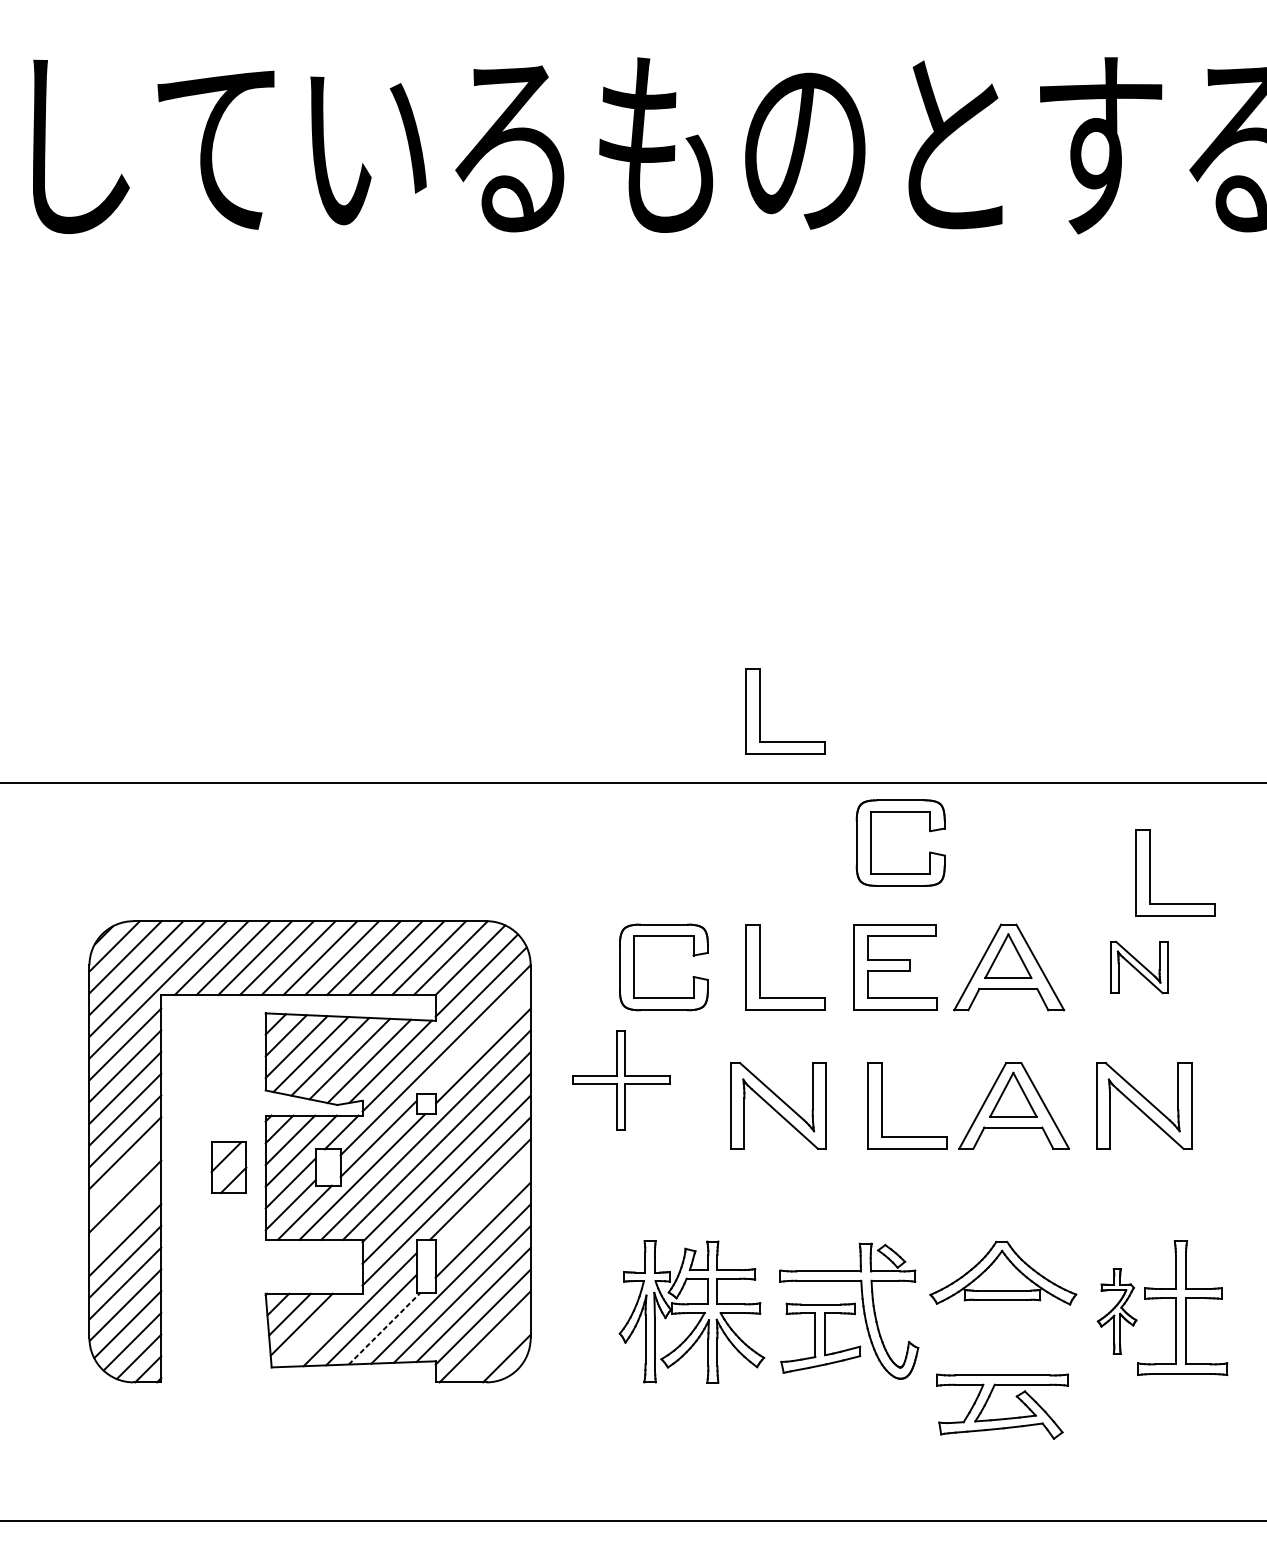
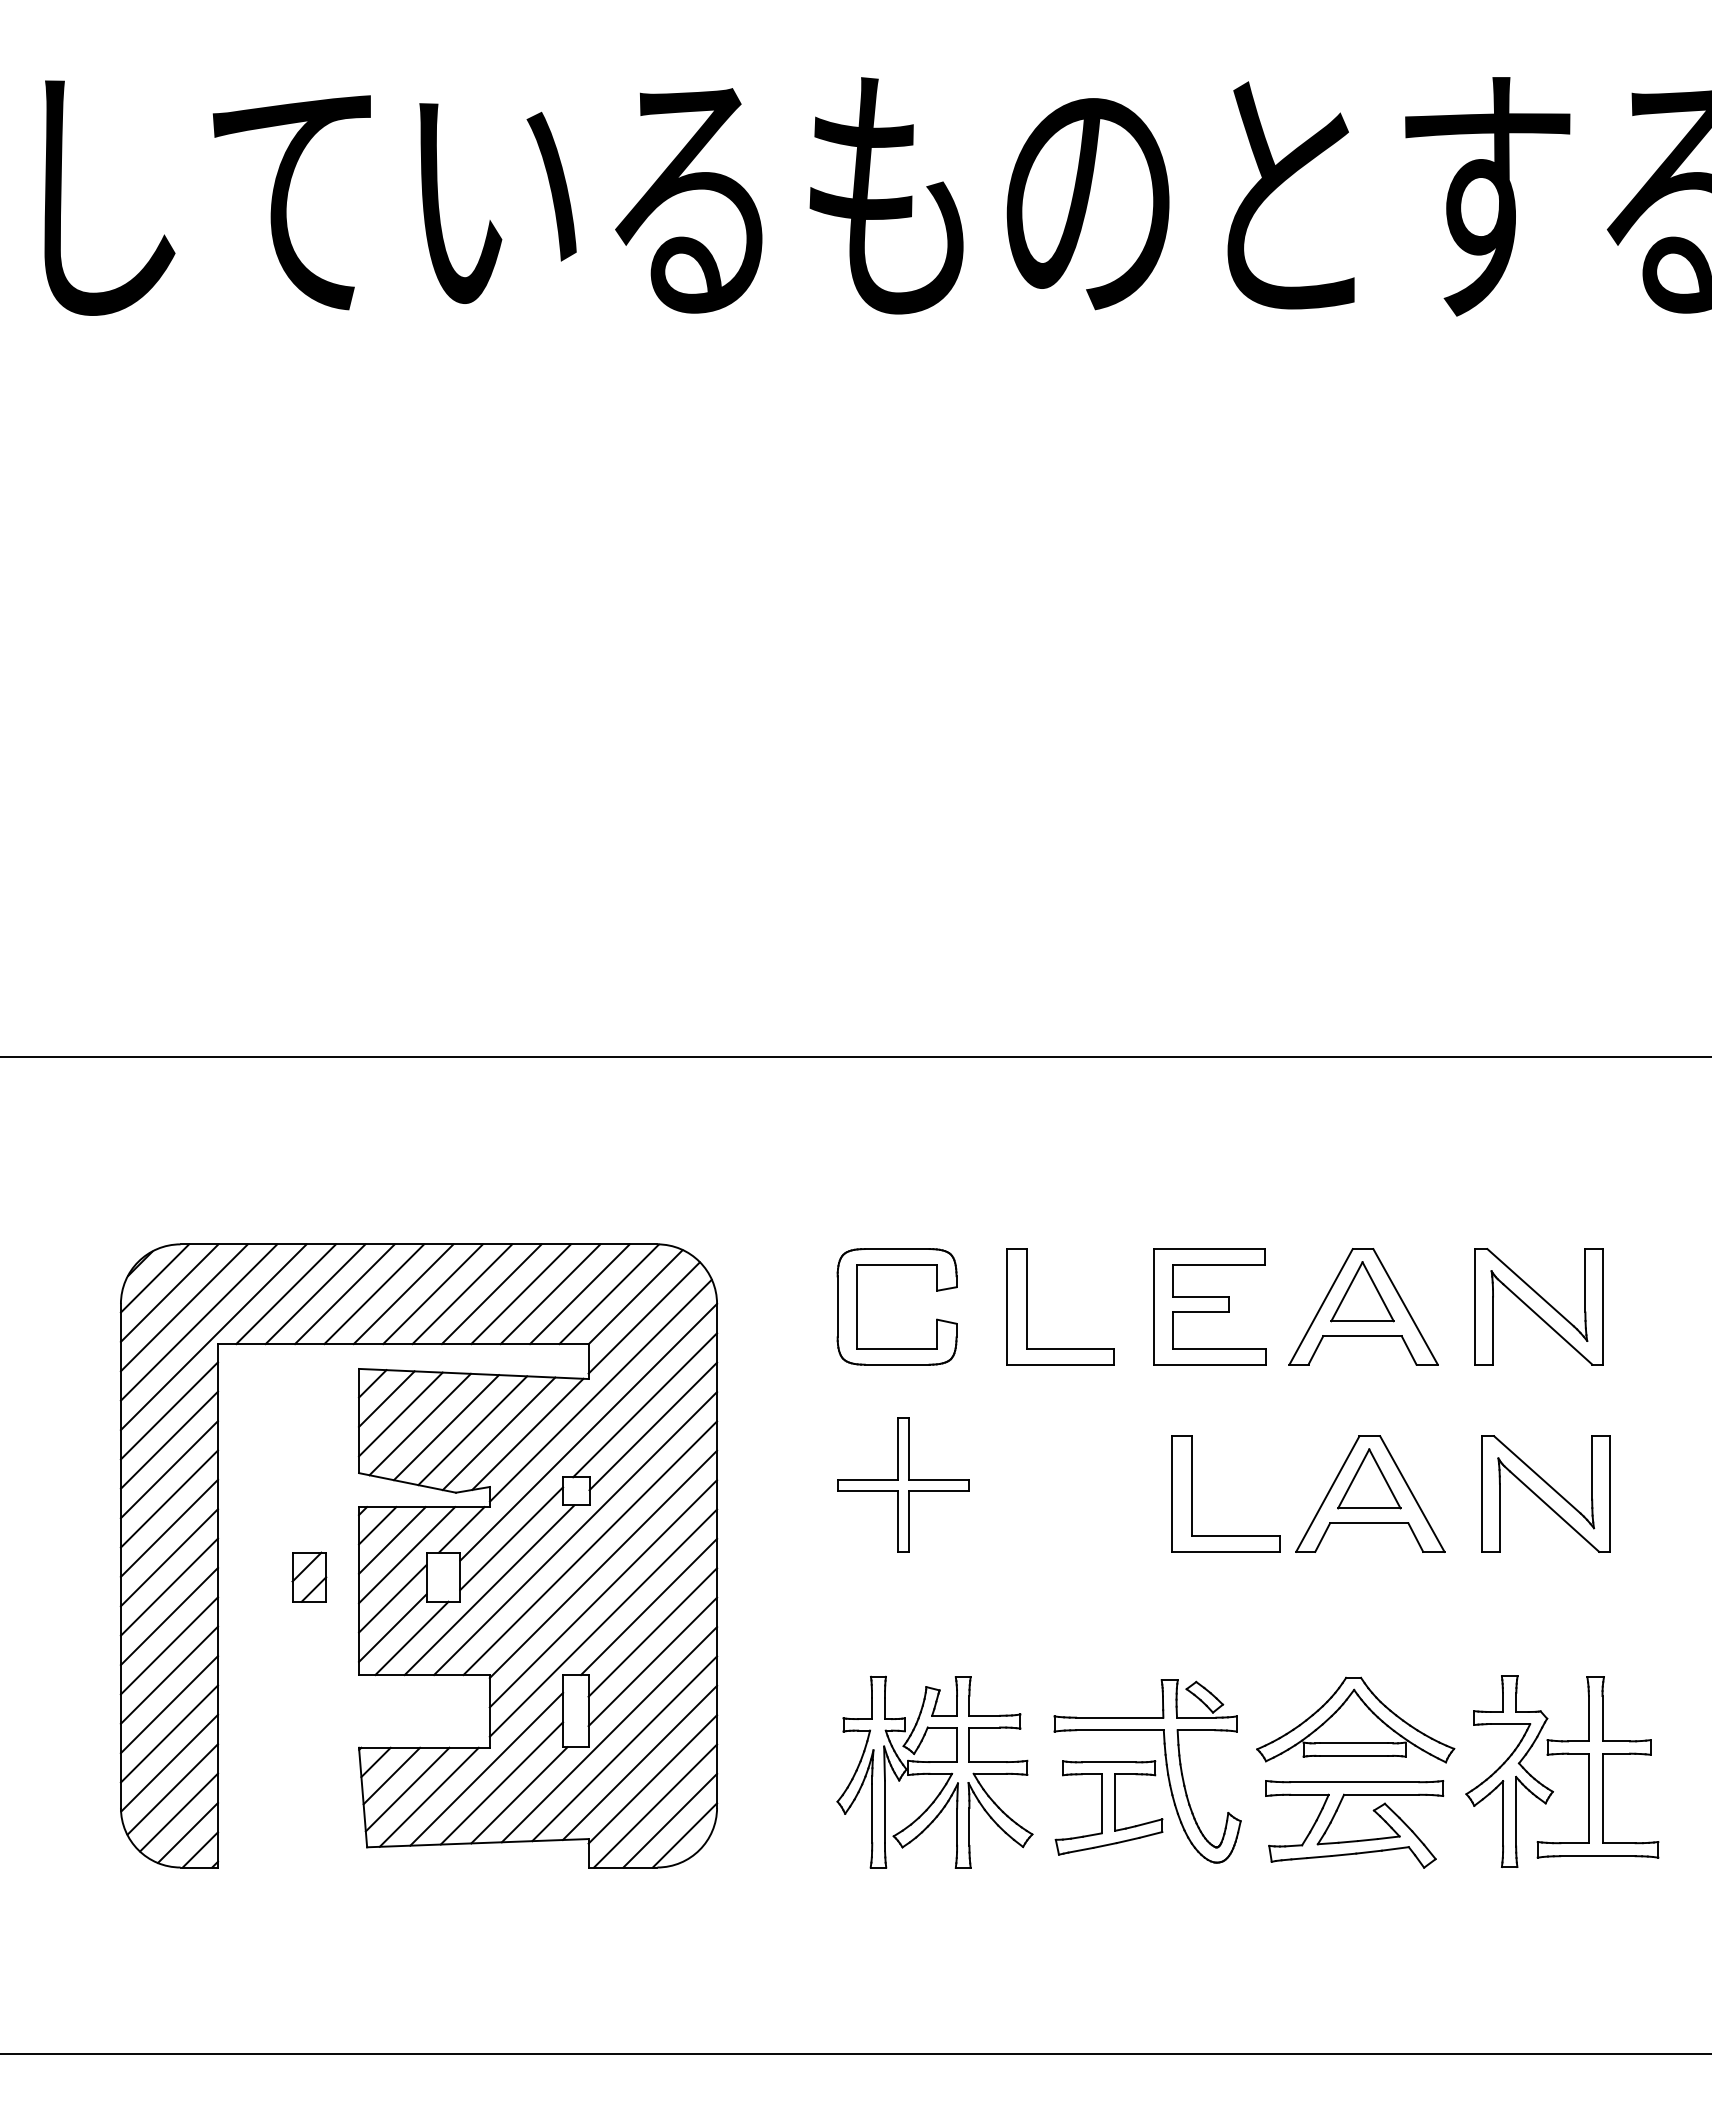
part: (760, 711) -> (1027, 960), removed
part: (871, 842) -> (1177, 1138), removed
part: (1150, 872) -> (1554, 1178), removed
part: (1138, 967) -> (1538, 1306), size x1.67
line: (477, 1040) -> (645, 1405), added
part: (621, 1079) -> (903, 1484), moved
part: (778, 1105) -> (1051, 1493), removed
part: (229, 1167) -> (309, 1576), size x0.71
line: (125, 1174) -> (169, 1586), added
line: (482, 1208) -> (652, 1632), added
line: (125, 1218) -> (169, 1645), added
part: (1117, 1311) -> (1509, 1771), size x1.67
line: (384, 1328) -> (519, 1794), dashed -> solid
line: (317, 1329) -> (428, 1796), added
line: (496, 1347) -> (670, 1820), added
part: (1002, 1418) -> (1354, 1840), moved

